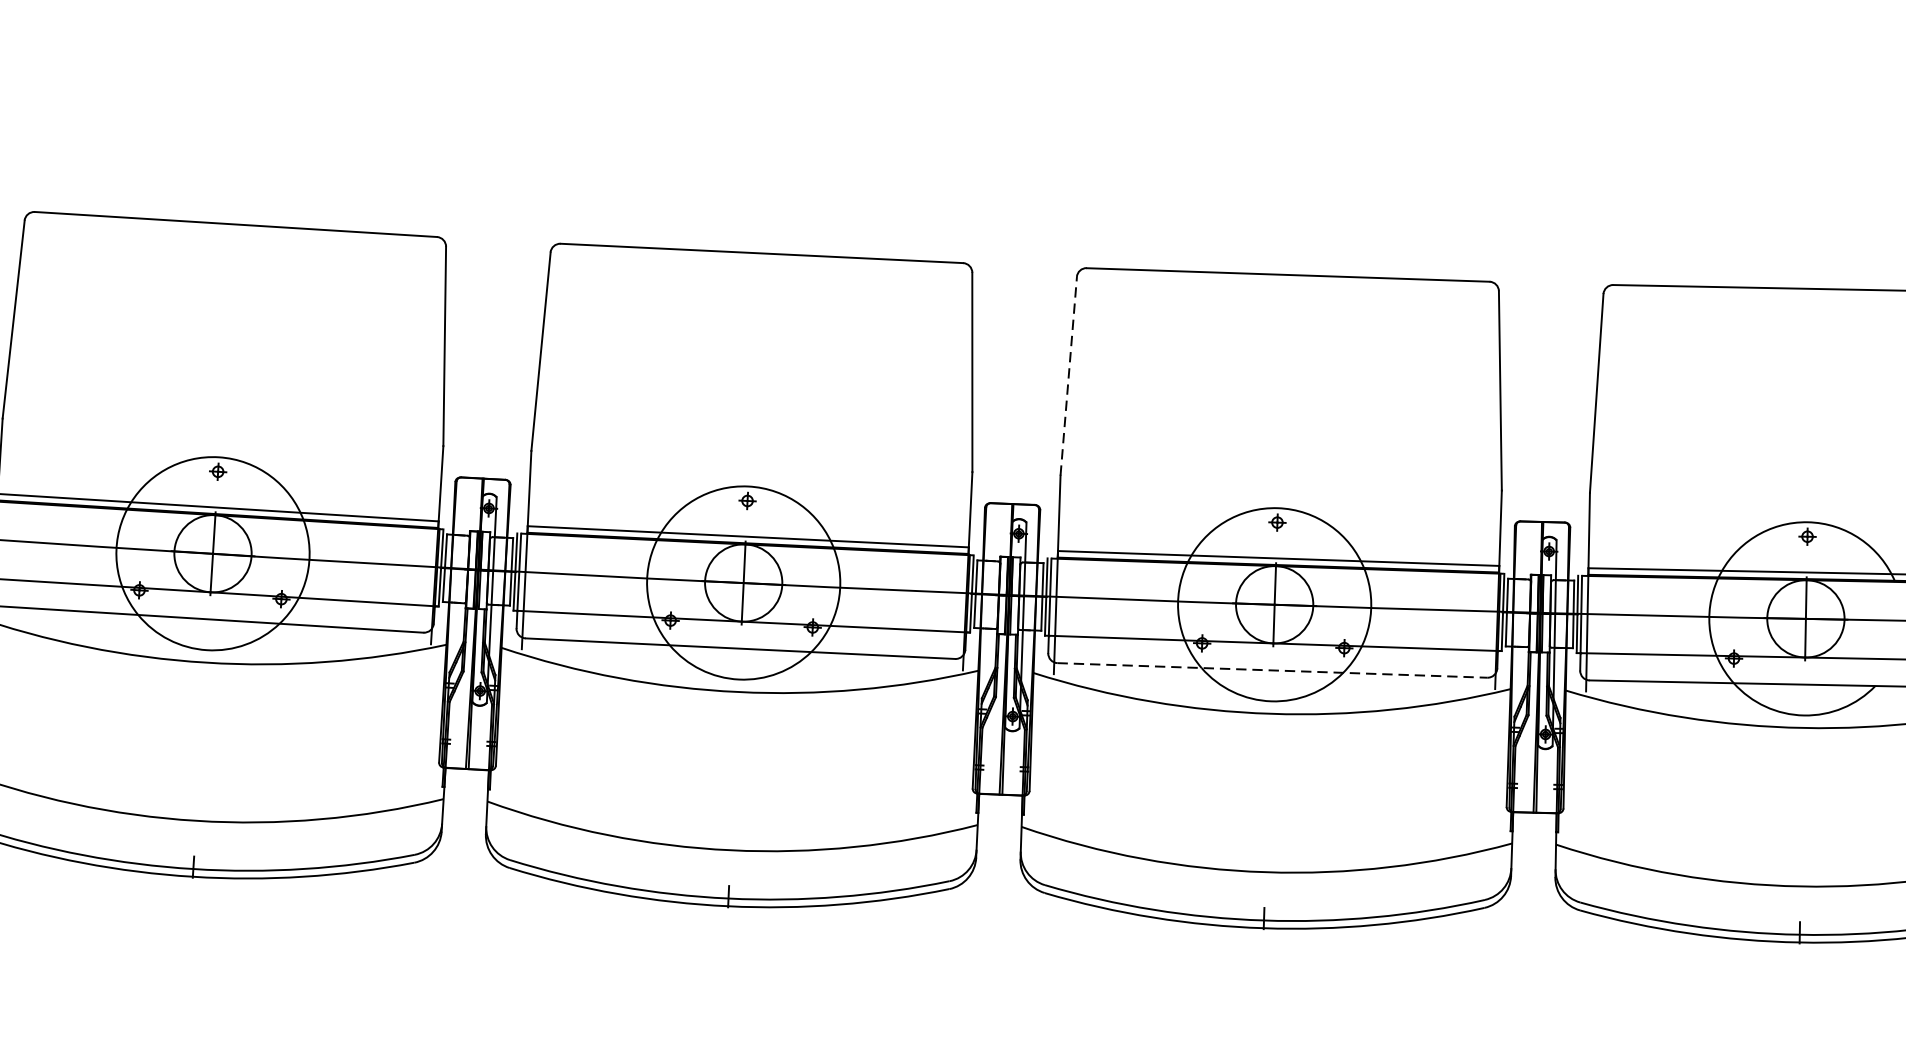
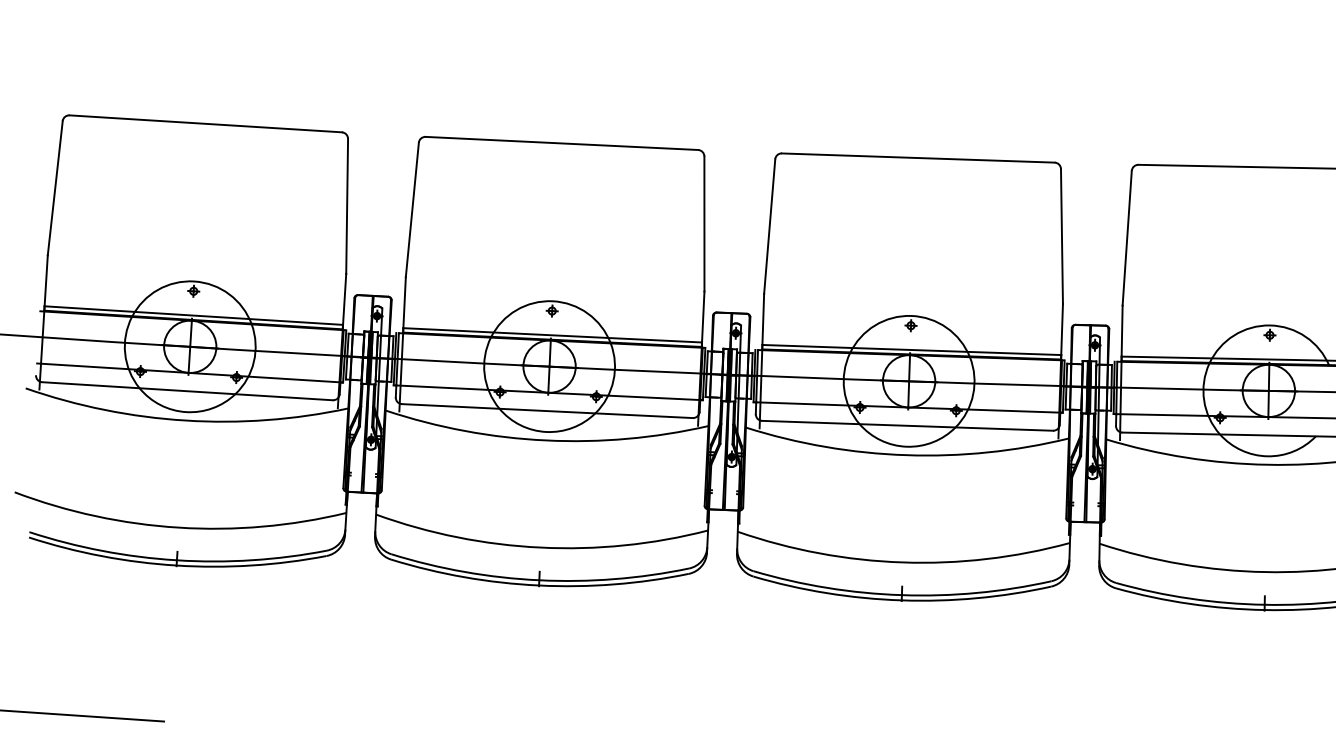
line: (1068, 376) -> (769, 226), dashed -> solid
line: (1272, 669) -> (907, 425), dashed -> solid

